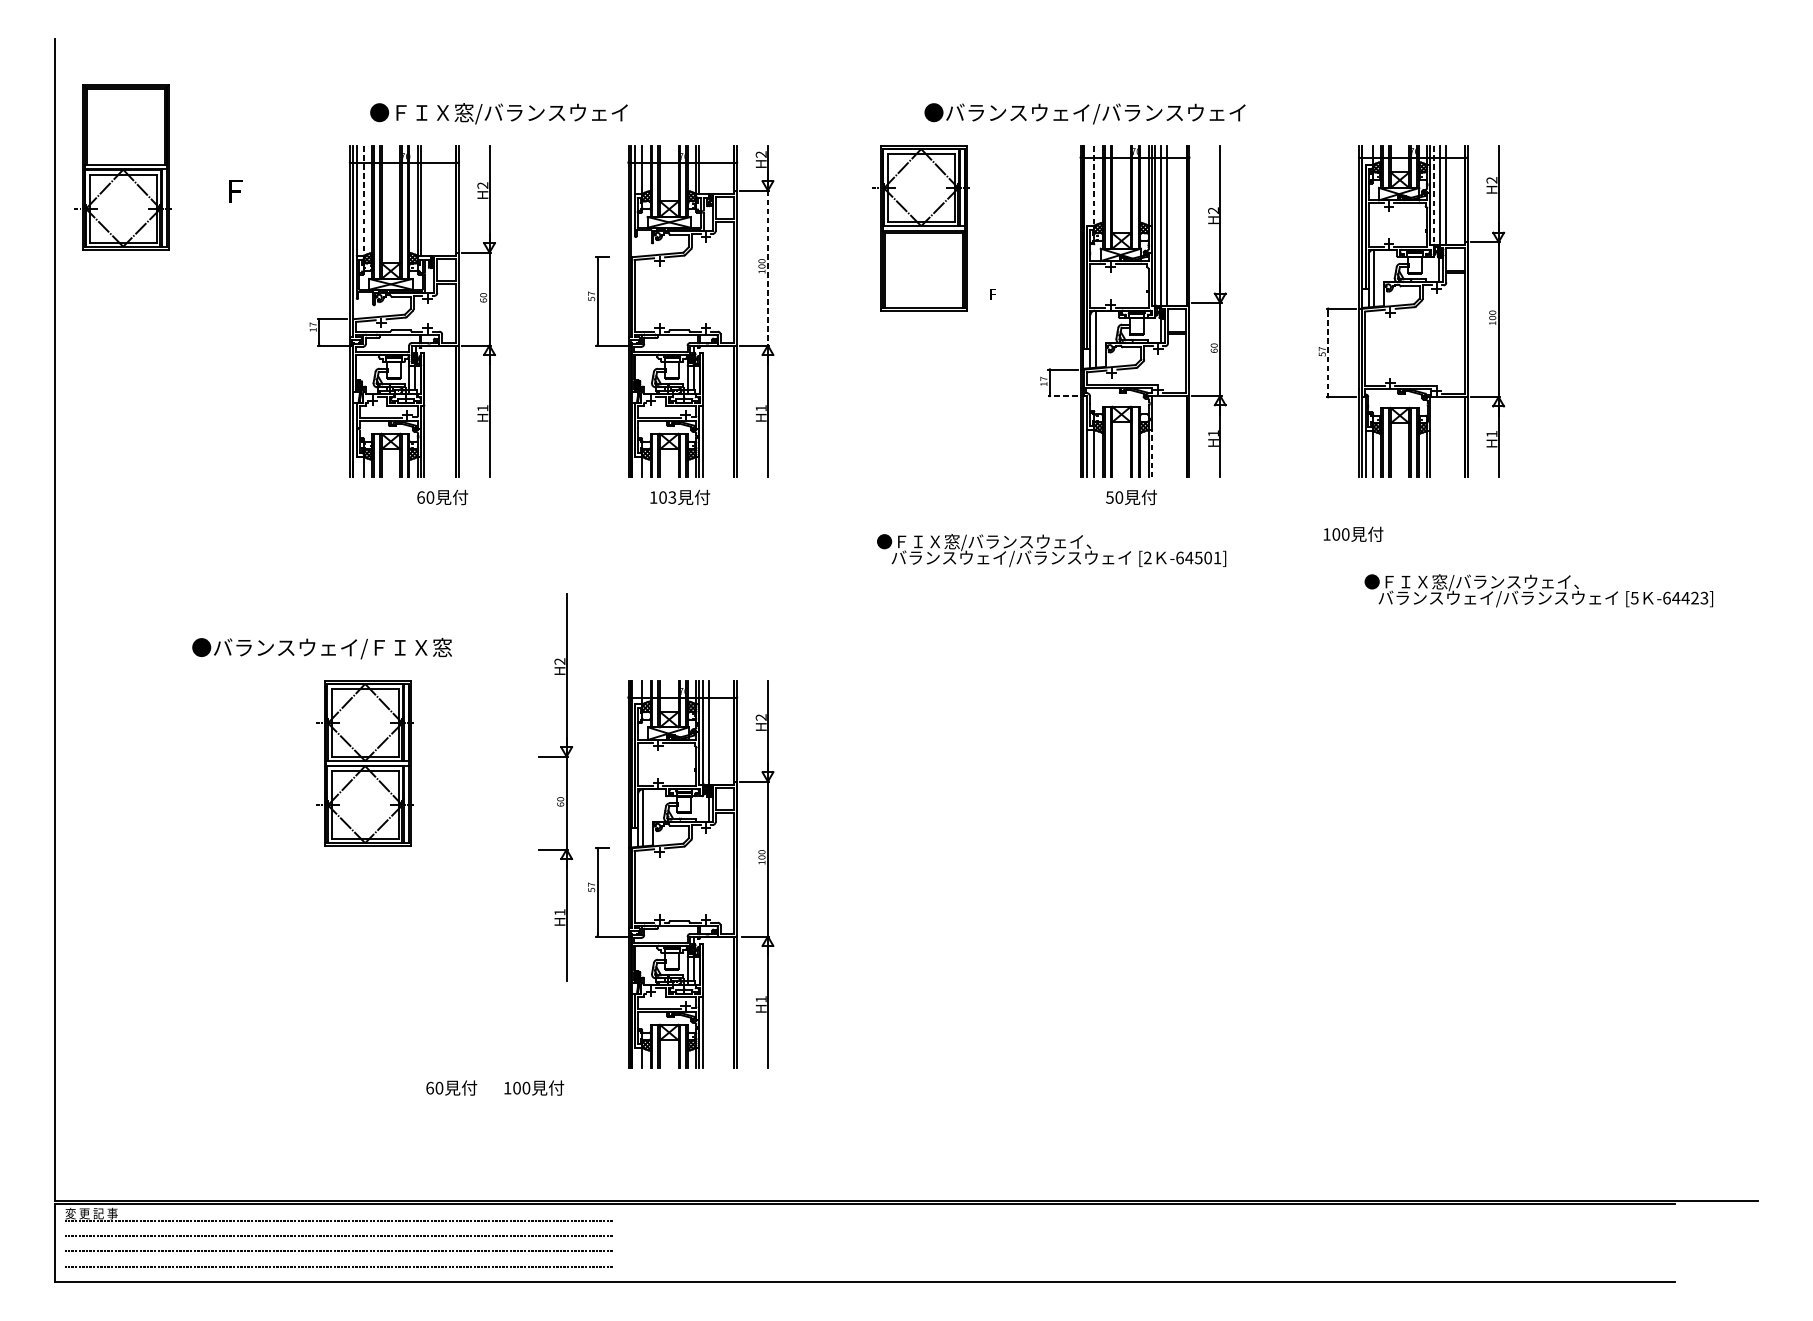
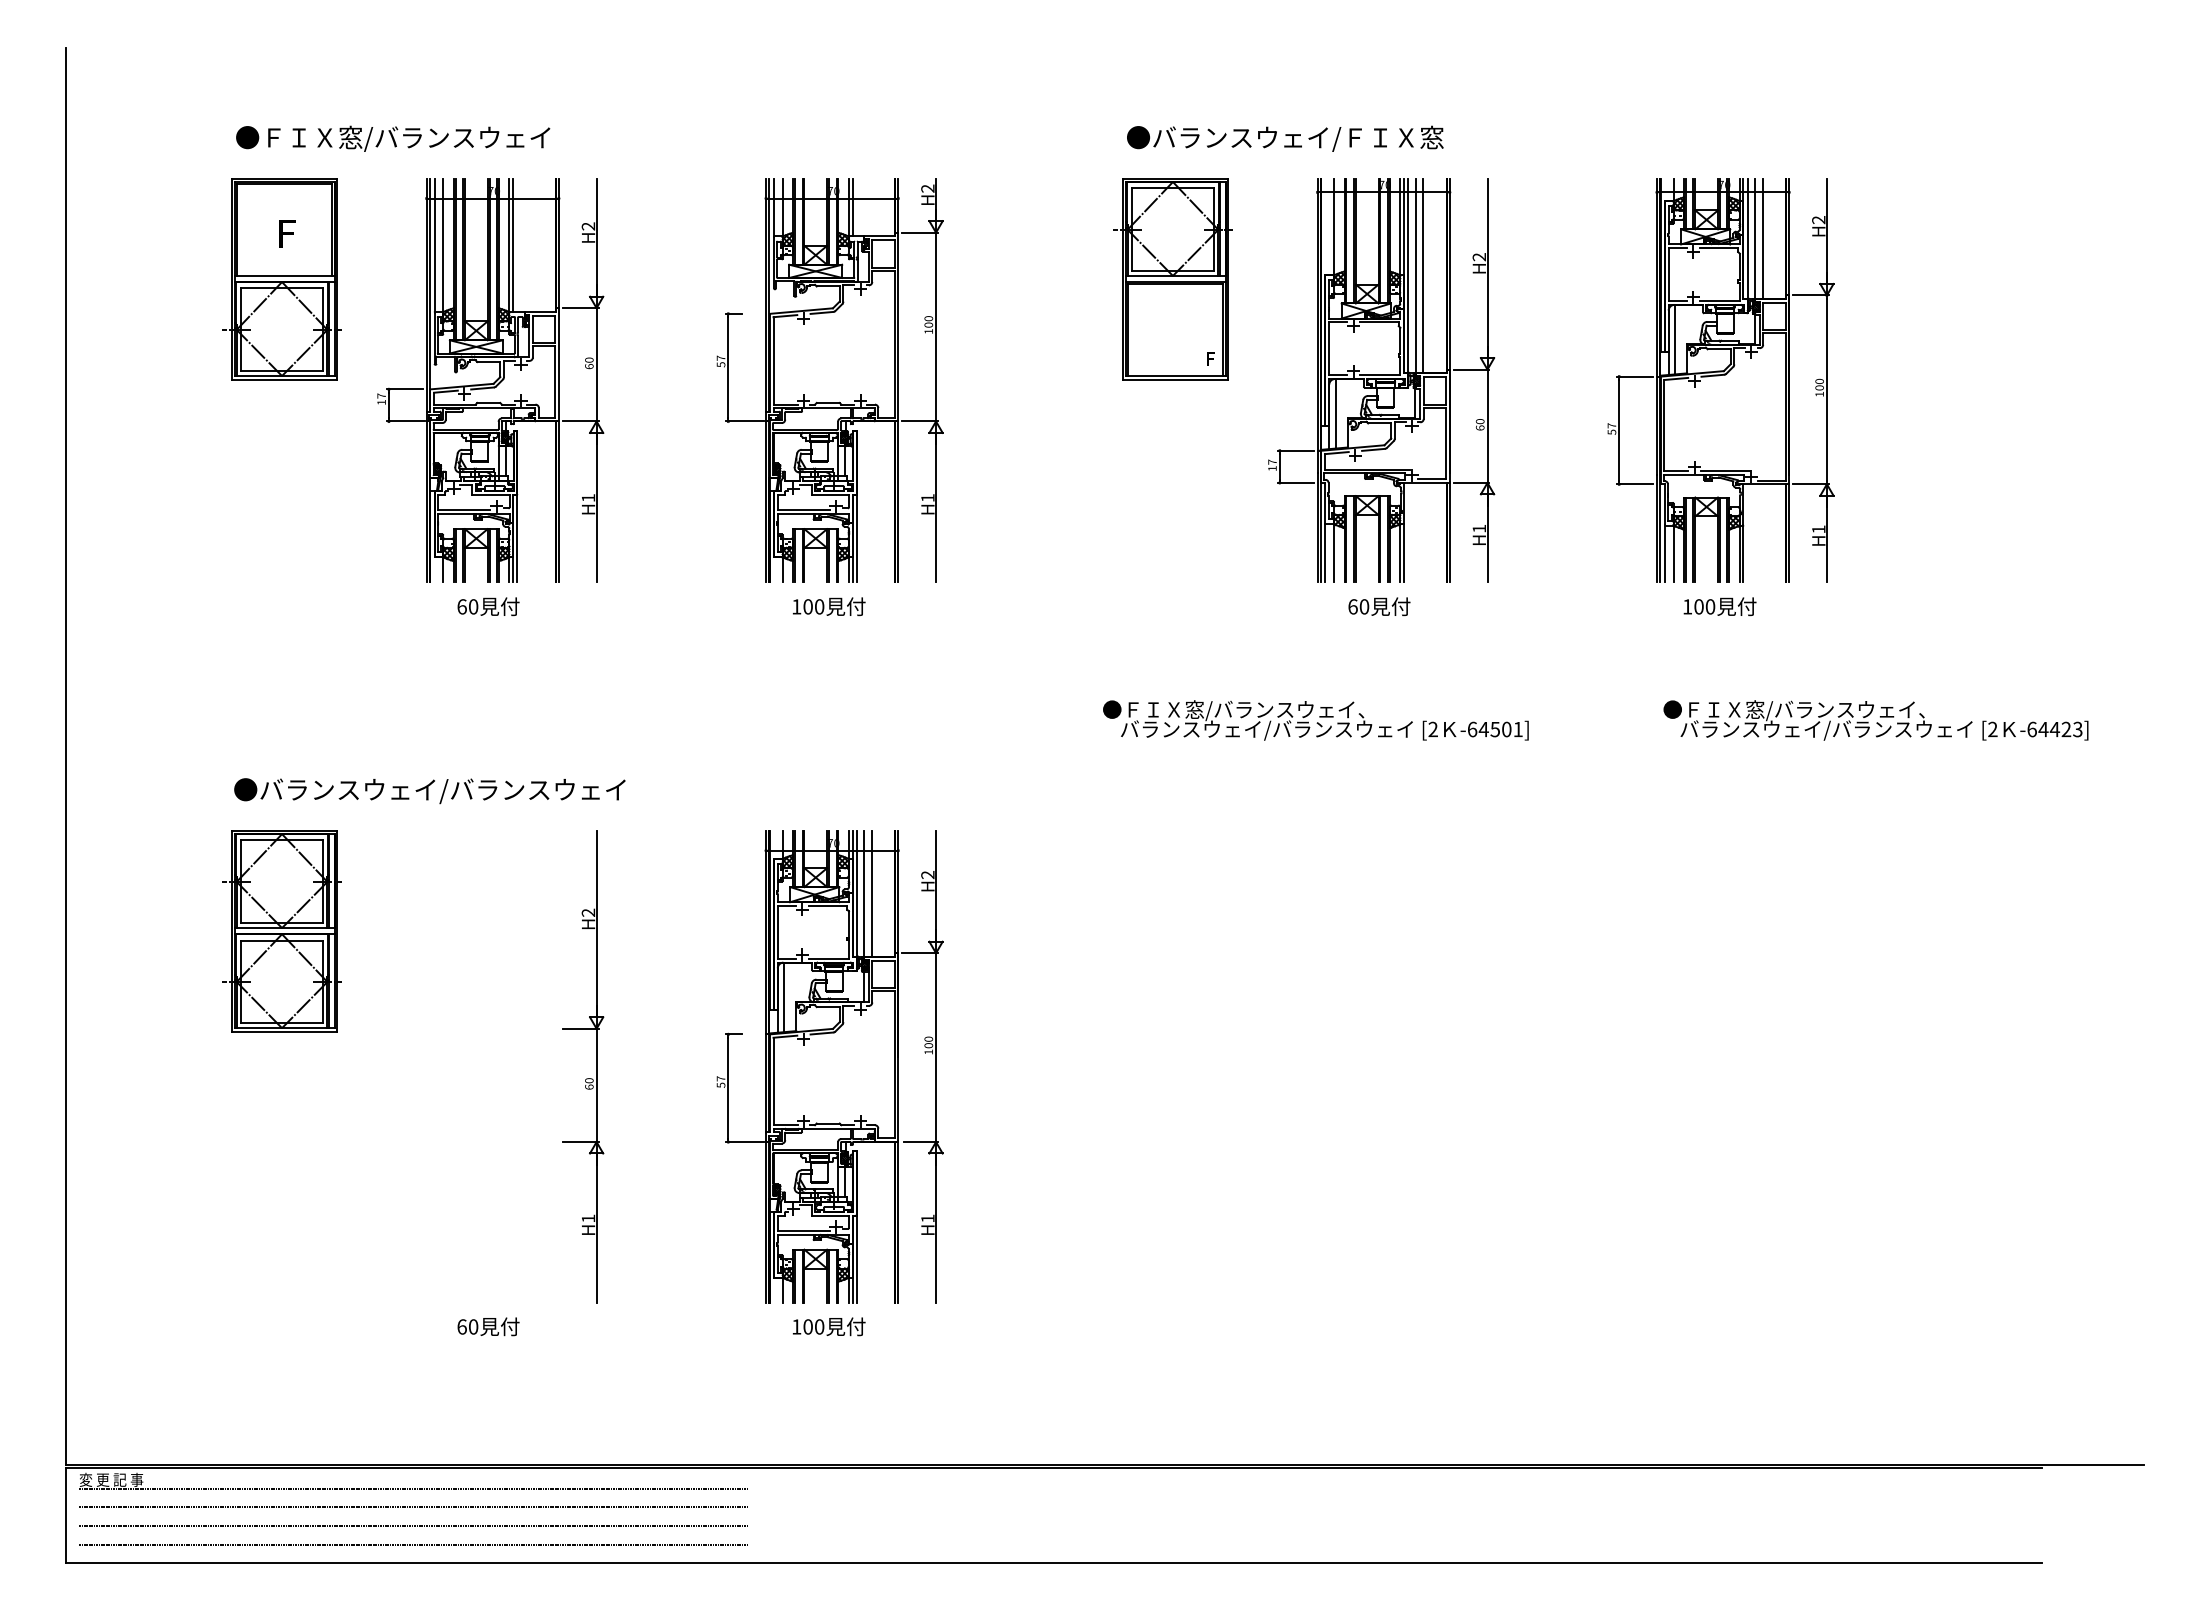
text: (1173, 112) -> (1430, 137), ●バランスウェイ/バランスウェイ -> ●バランスウェイ/ＦＩＸ窓
text: (499, 113) -> (393, 138), moved
part: (122, 167) -> (281, 279), moved
line: (1094, 186) -> (1334, 227), dashed -> solid
line: (363, 202) -> (443, 247), dashed -> solid
line: (1433, 202) -> (1747, 246), dashed -> solid
part: (920, 229) -> (1172, 279), moved
line: (768, 268) -> (936, 327), dashed -> solid
line: (1328, 352) -> (1619, 430), dashed -> solid
line: (1062, 395) -> (1295, 482), dashed -> solid
line: (1152, 452) -> (1404, 552), dashed -> solid
text: (442, 497) -> (488, 606), moved
text: (672, 497) -> (819, 606), 103 -> 100
text: (1109, 497) -> (1352, 606), 50 -> 60
text: (1353, 534) -> (1719, 606), moved
text: (1051, 550) -> (1315, 720), moved
text: (1634, 598) -> (1992, 729), [5 -> [2
text: (441, 647) -> (538, 789), ●バランスウェイ/ＦＩＸ窓 -> ●バランスウェイ/バランスウェイ
line: (714, 732) -> (871, 893), added
part: (364, 763) -> (281, 931), moved
part: (558, 797) -> (586, 1078), moved
text: (451, 1087) -> (488, 1326), moved
text: (534, 1087) -> (829, 1326), moved

